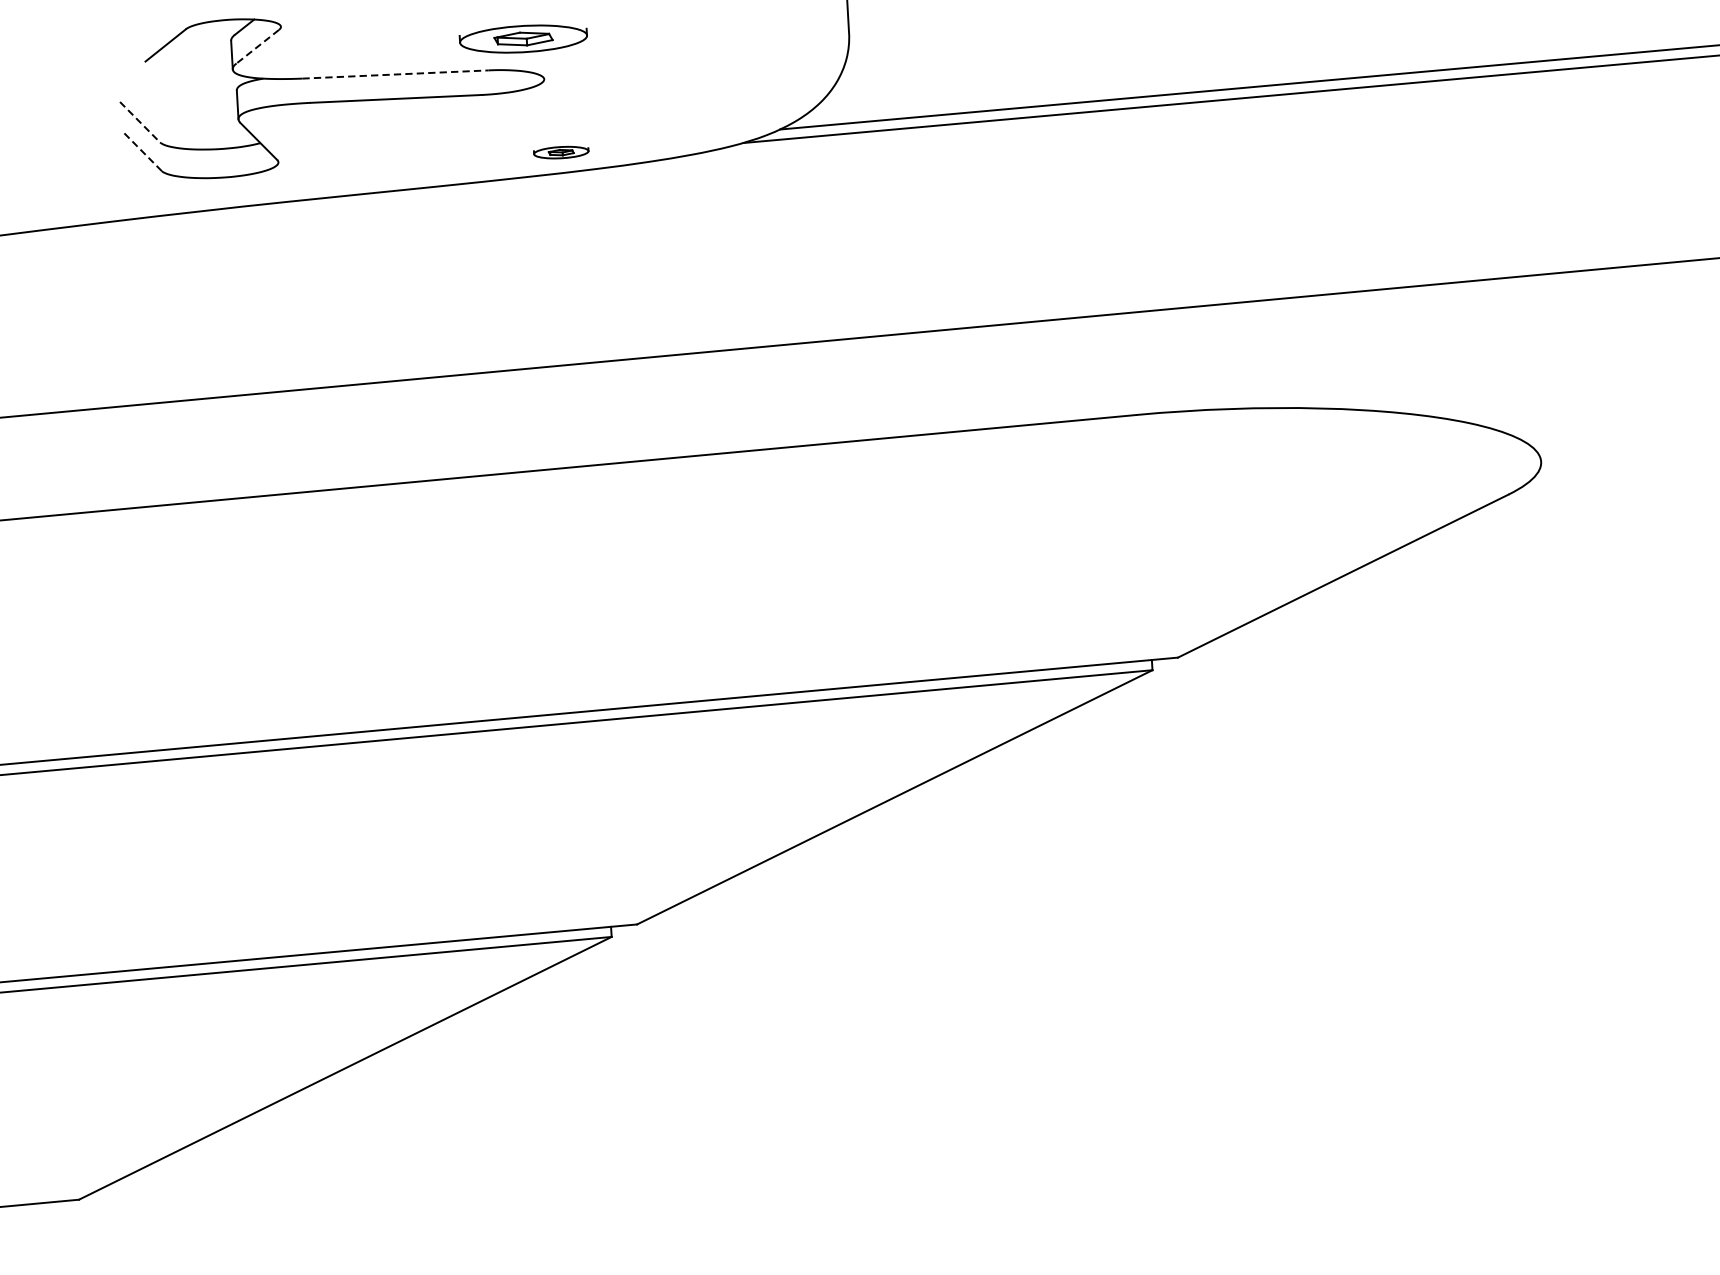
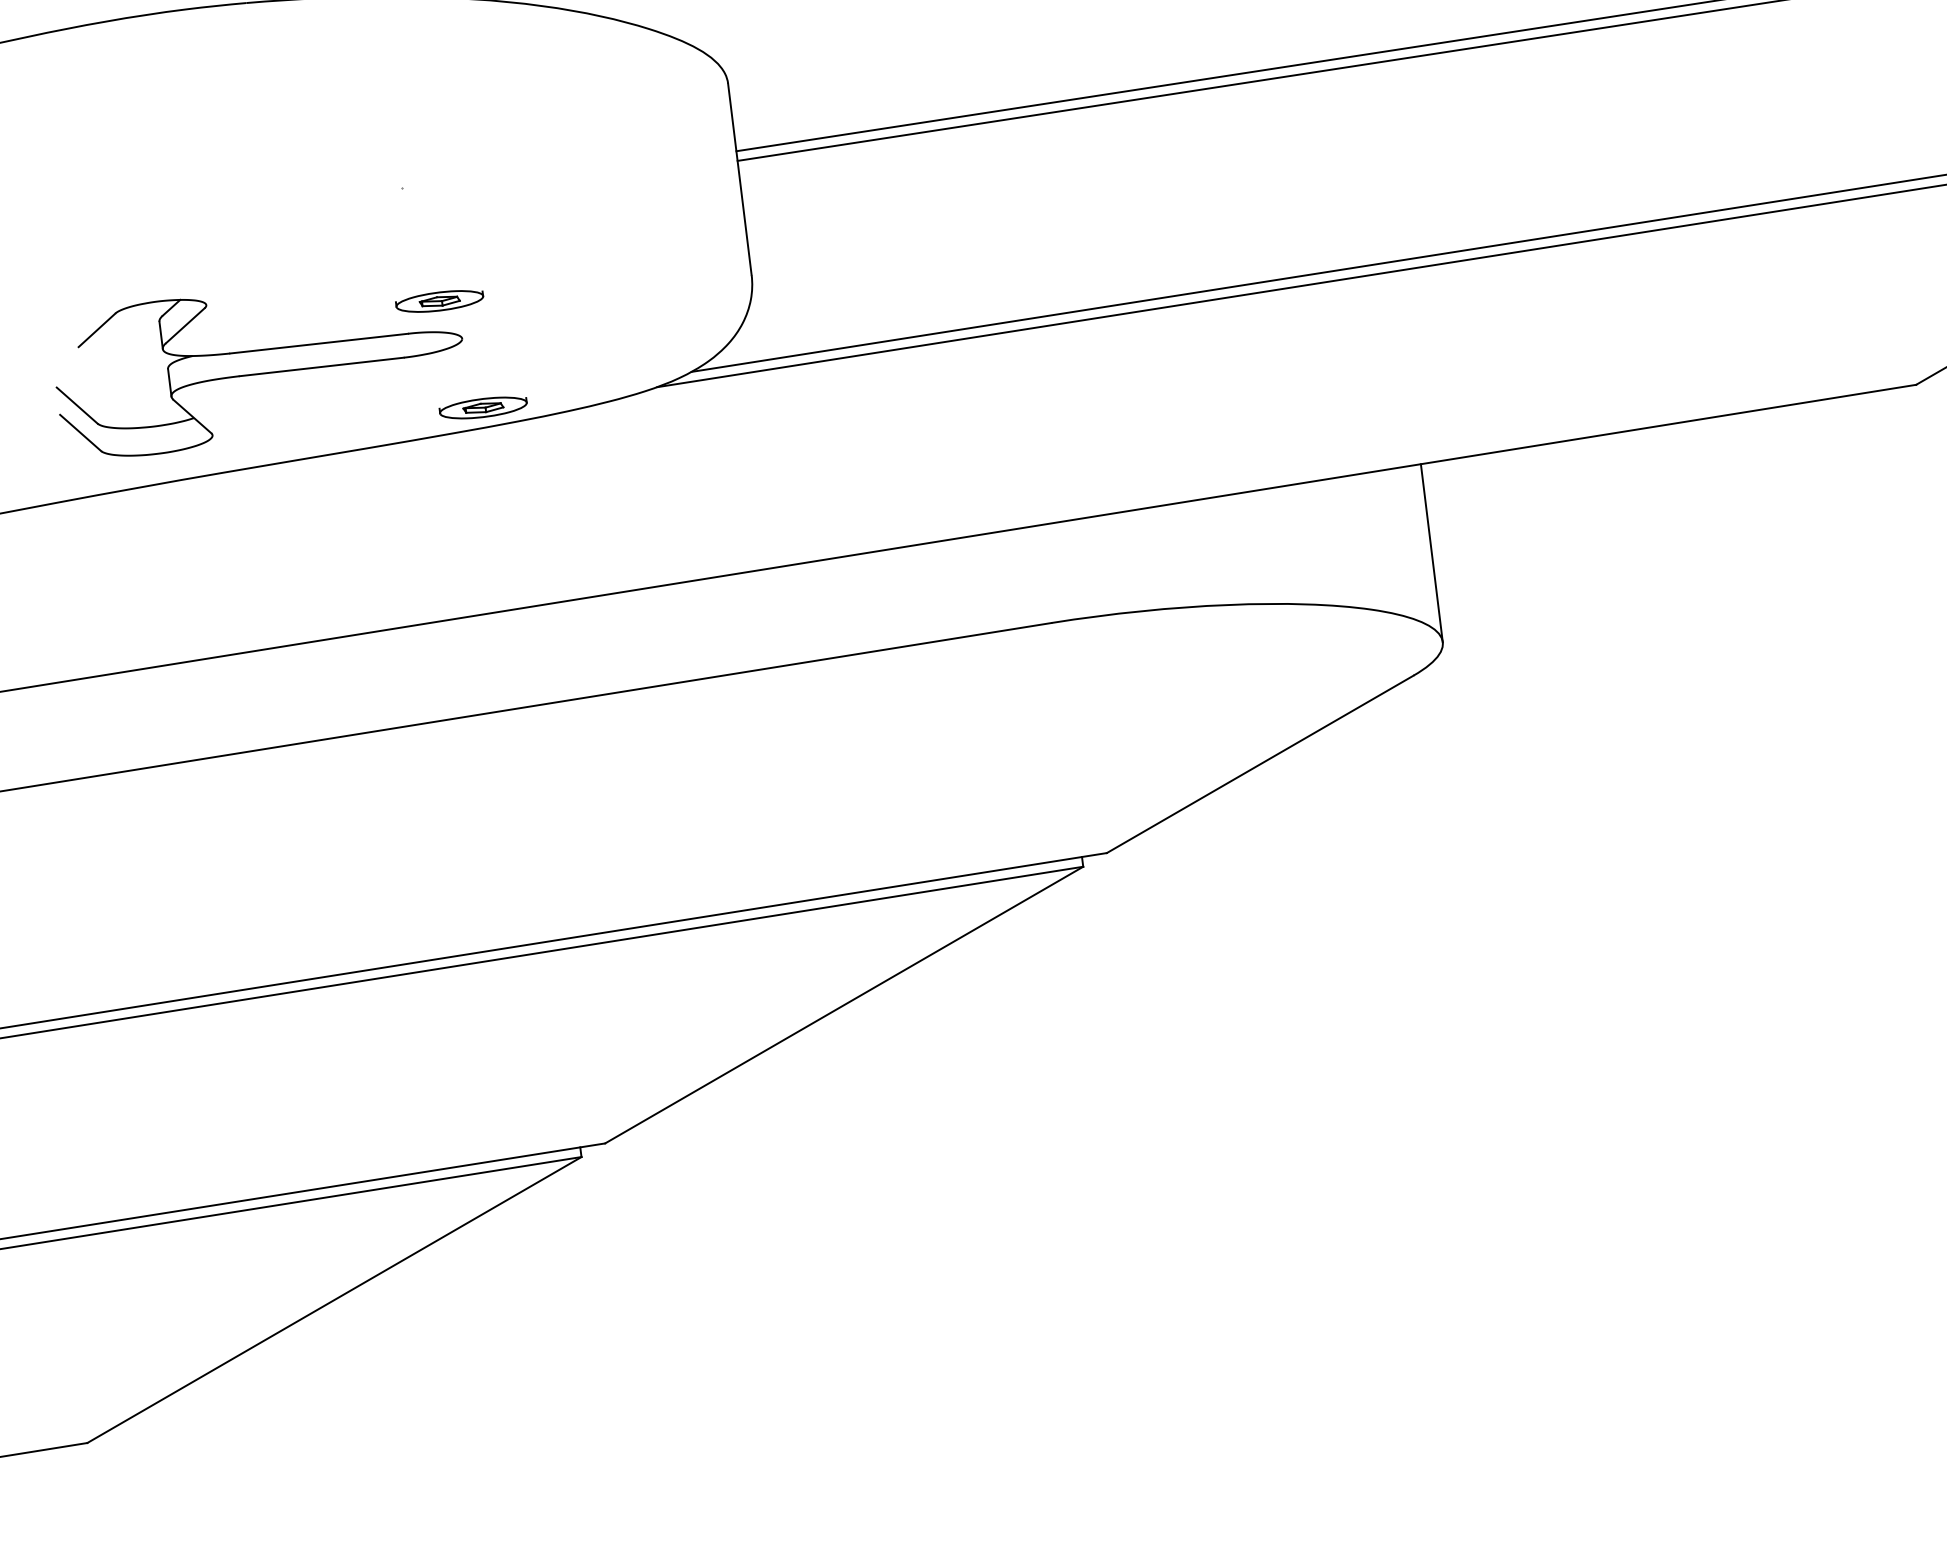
part: (523, 39) -> (439, 301), size x0.71
line: (257, 46) -> (185, 325), dashed -> solid
line: (395, 74) -> (319, 343), dashed -> solid
line: (140, 123) -> (77, 406), dashed -> solid
line: (141, 150) -> (80, 432), dashed -> solid
part: (560, 152) -> (482, 407), size x1.67
line: (1535, 369) -> (1431, 553), added

